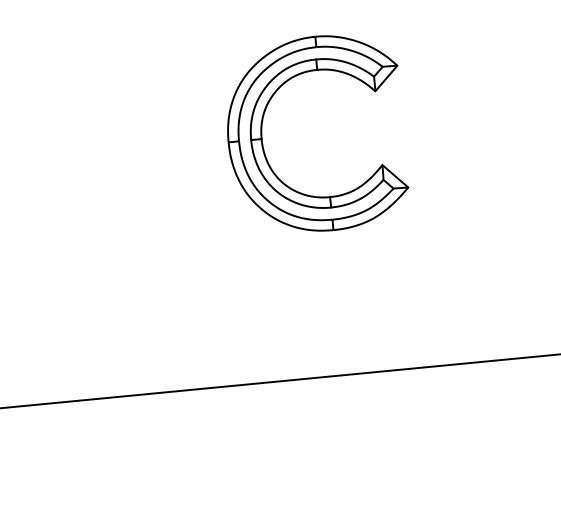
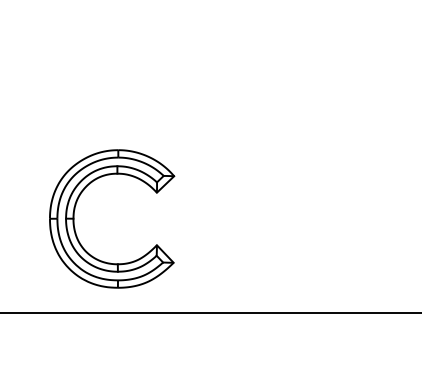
part: (263, 138) -> (74, 218), moved

